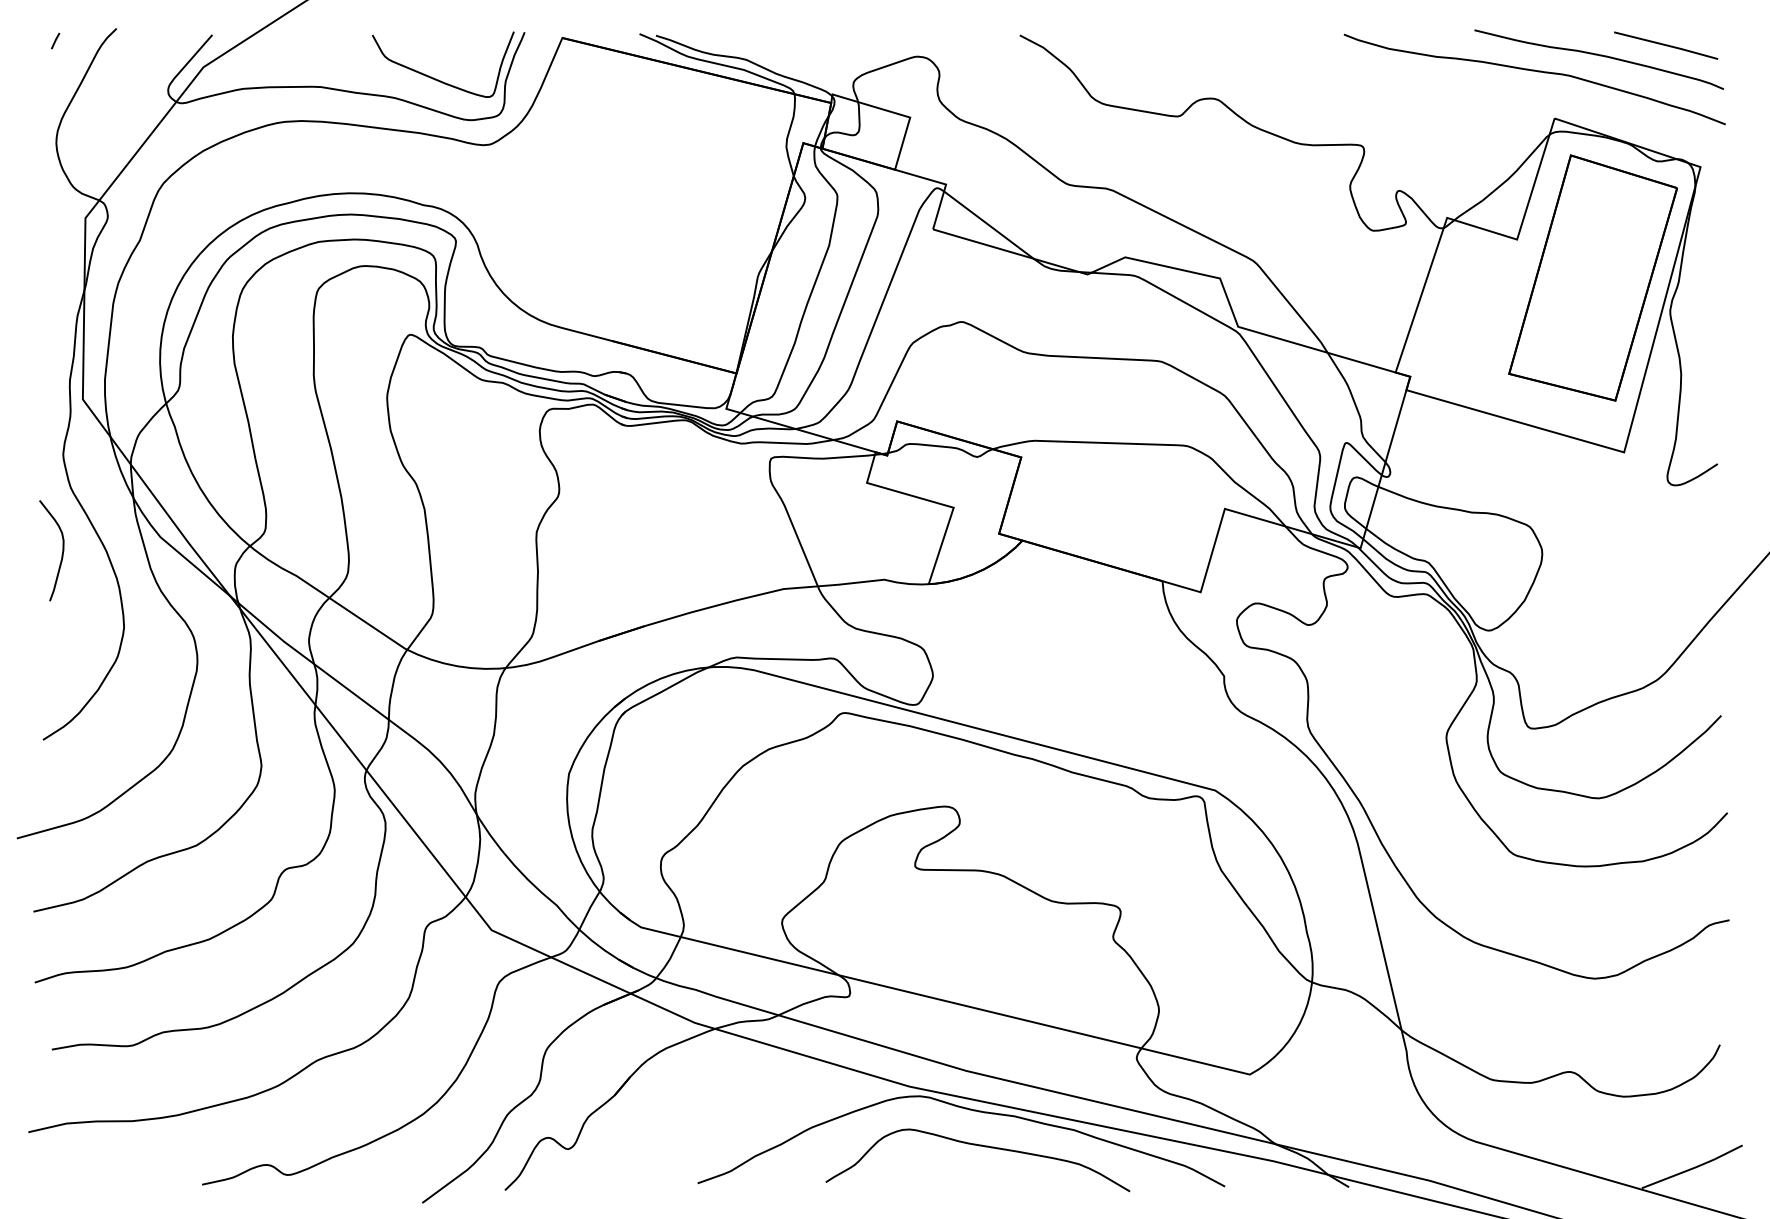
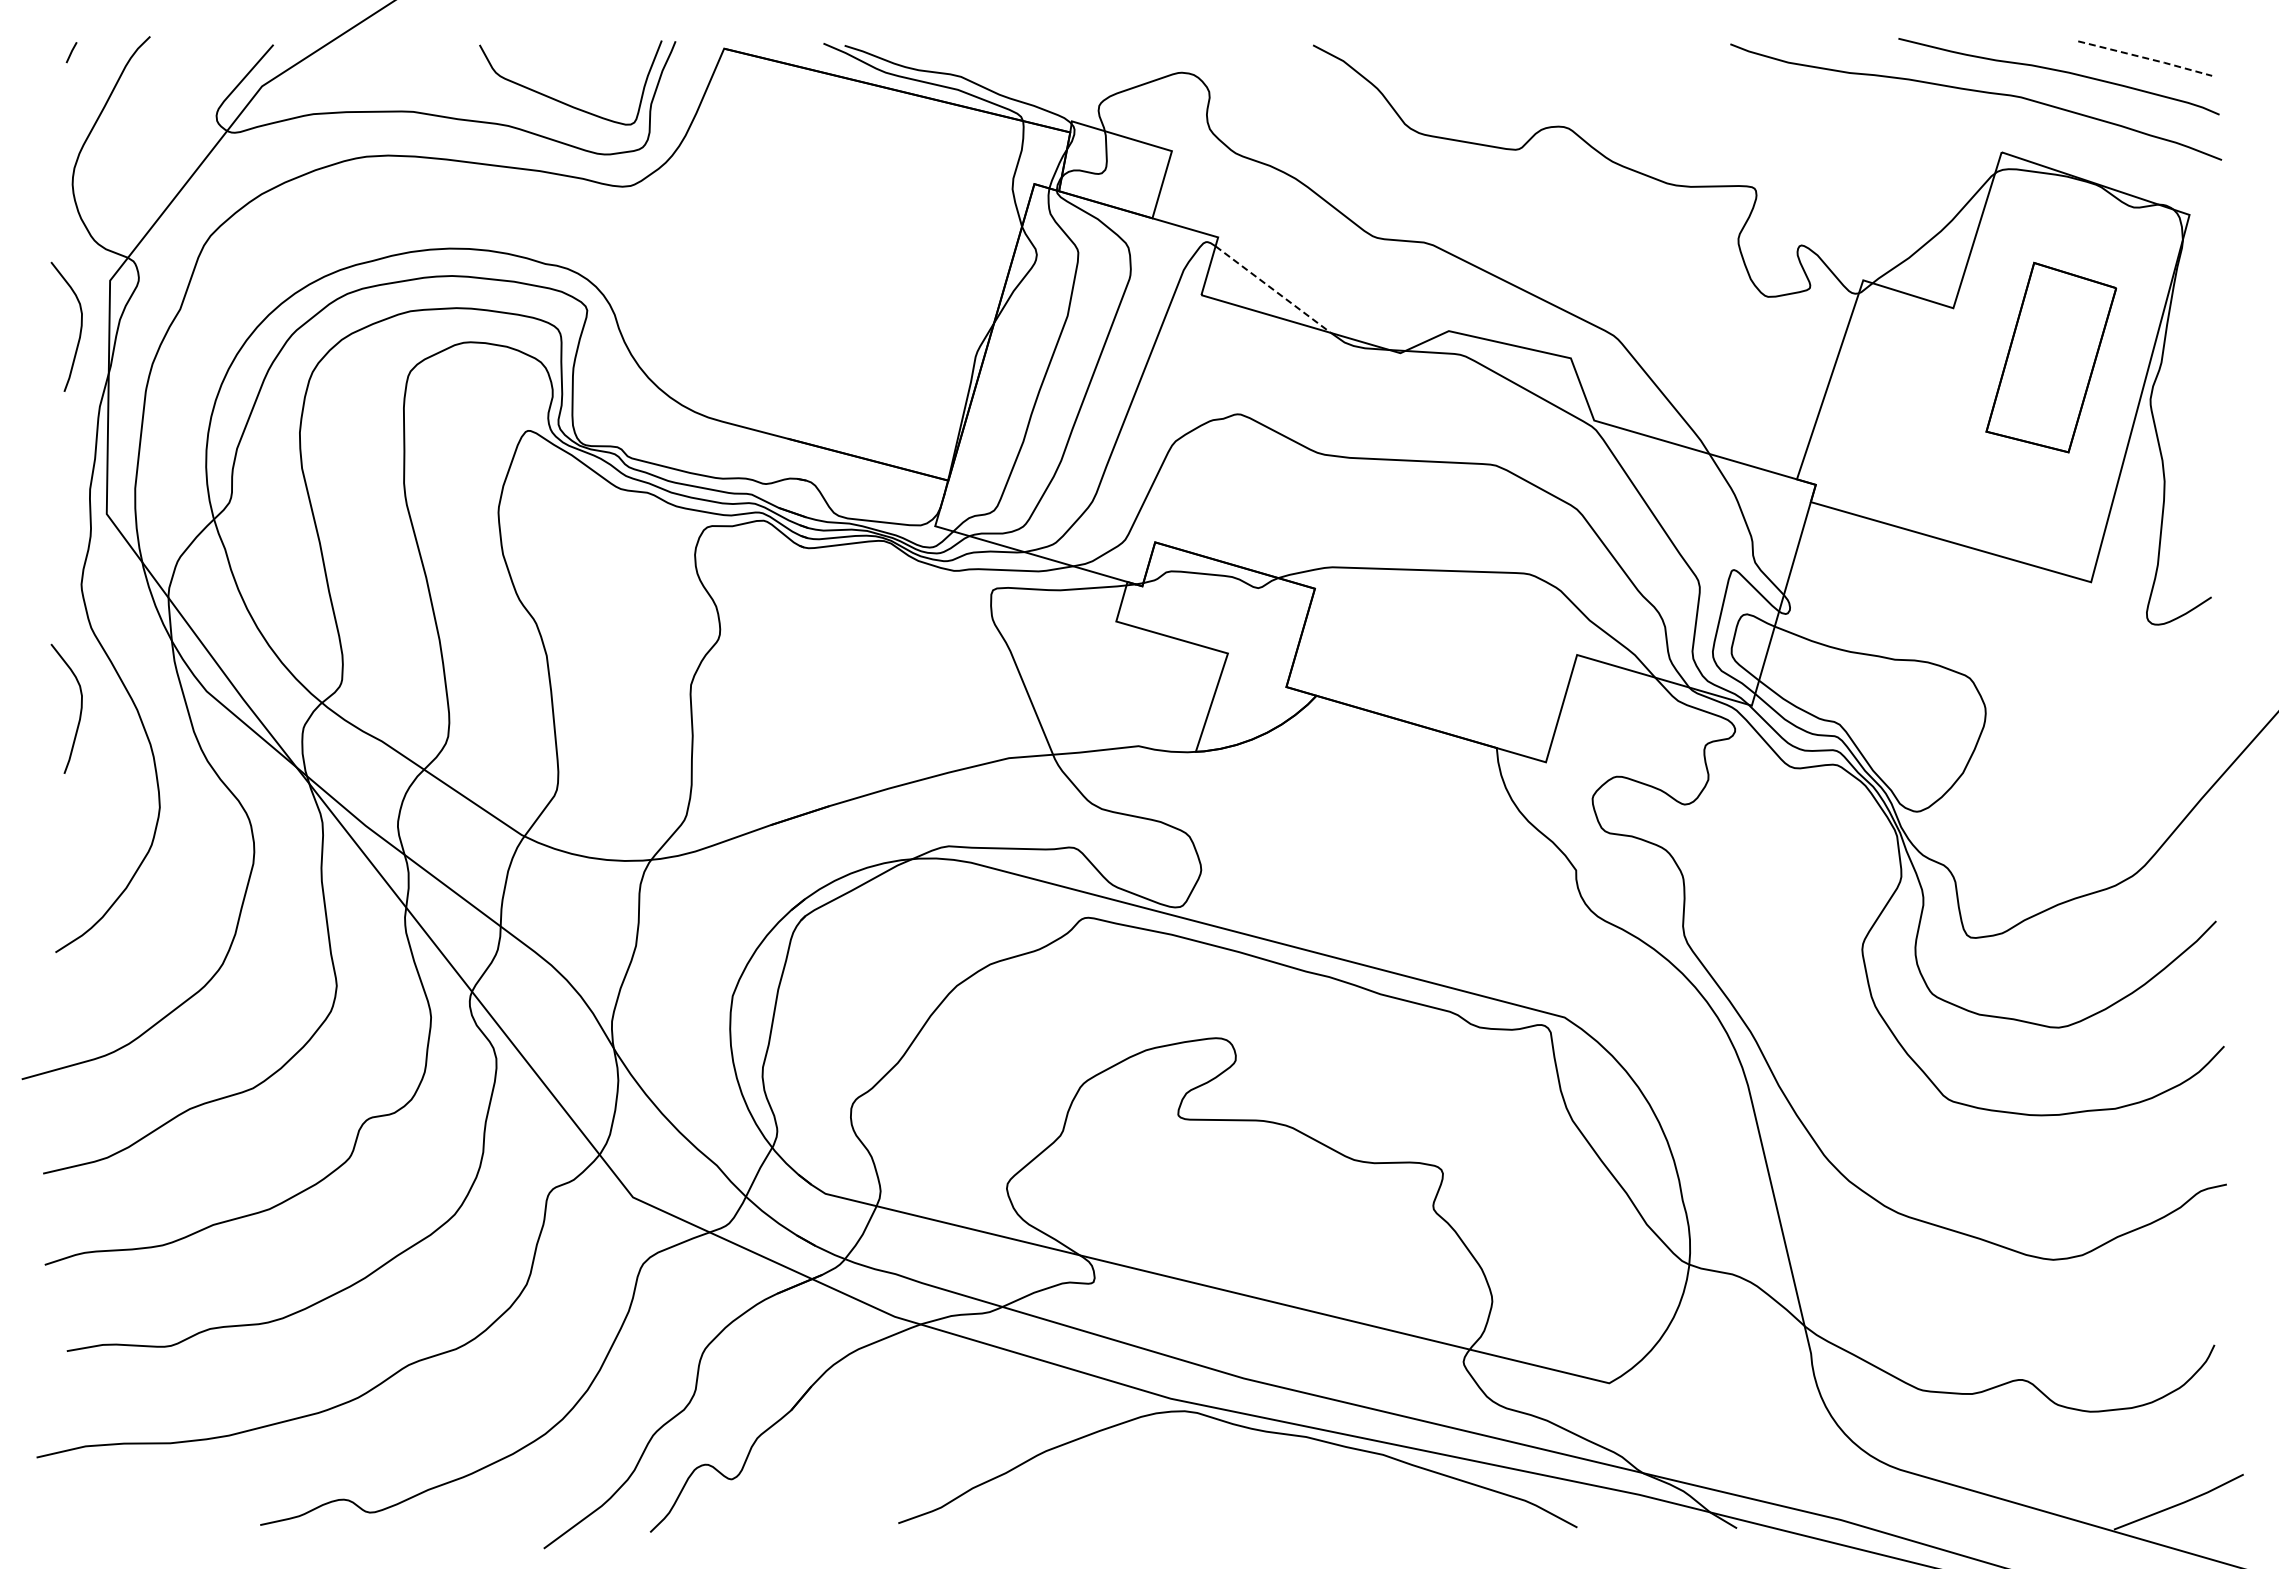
line: (1667, 45) -> (2146, 58), solid -> dashed
line: (989, 225) -> (1273, 289), solid -> dashed
curve: (62, 253) -> (80, 326), added
part: (1593, 277) -> (2051, 357), size x0.6
curve: (978, 1146) -> (1260, 1475), removed

